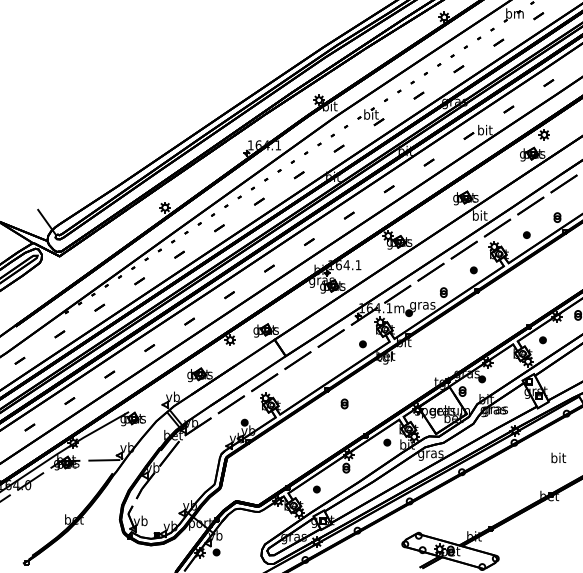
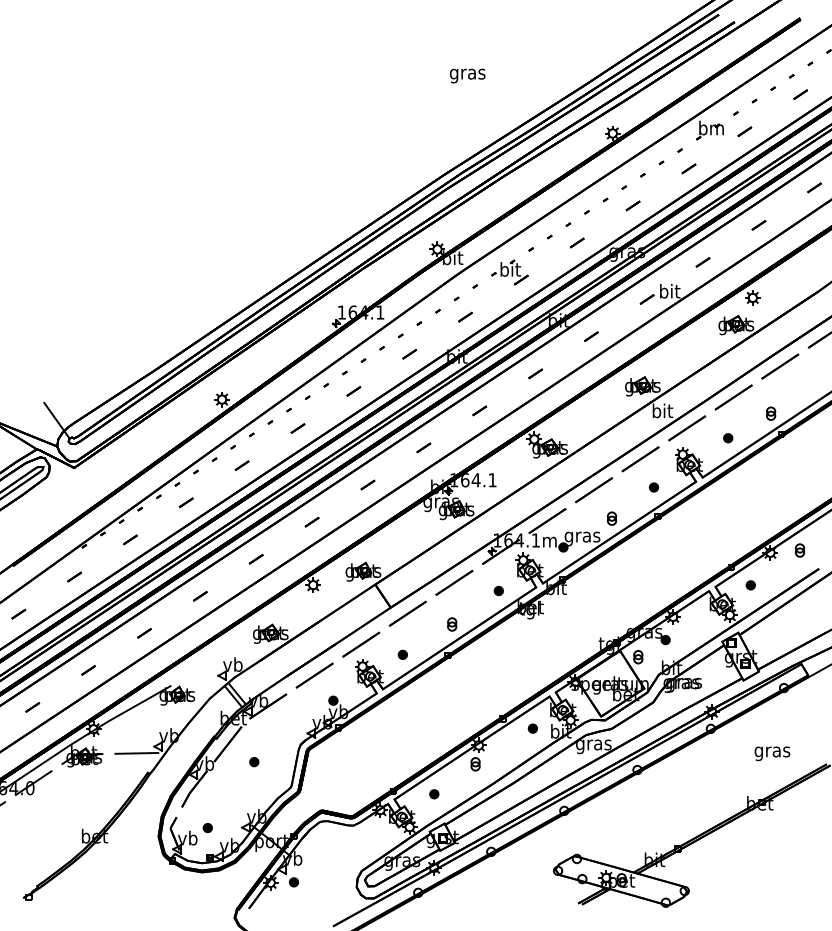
part: (294, 389) -> (402, 654), added
part: (344, 403) -> (452, 624), moved
text: (558, 458) -> (772, 751), bit -> gras
part: (188, 466) -> (254, 762), added
part: (154, 514) -> (207, 828), added

